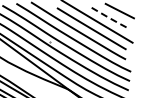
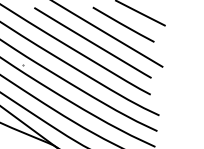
line: (110, 18) -> (124, 25), dashed -> solid

